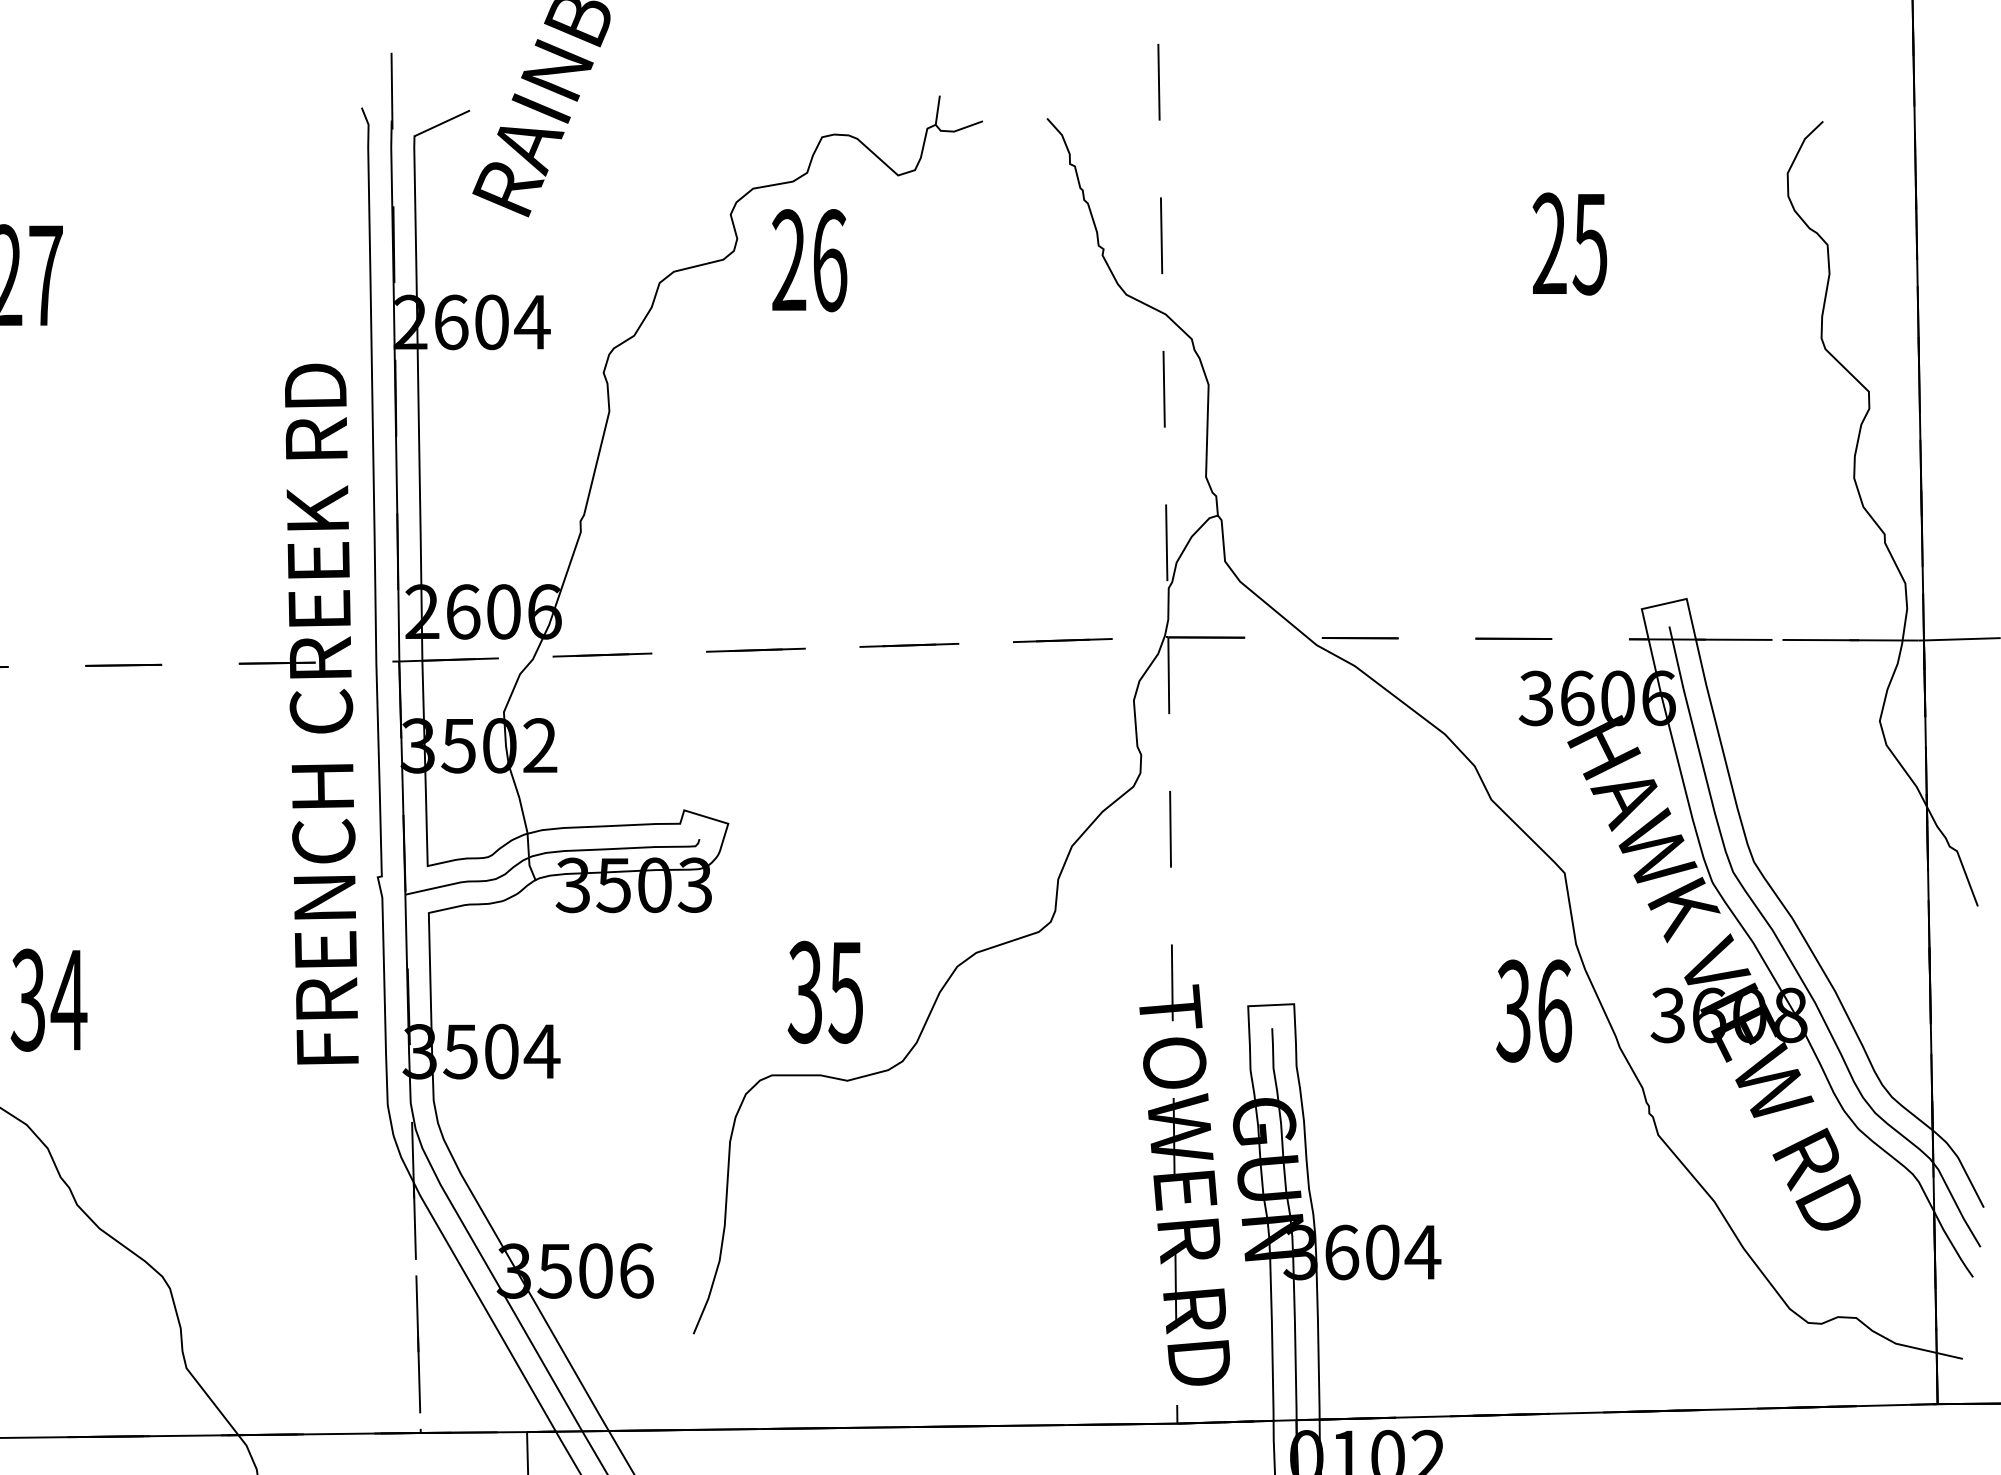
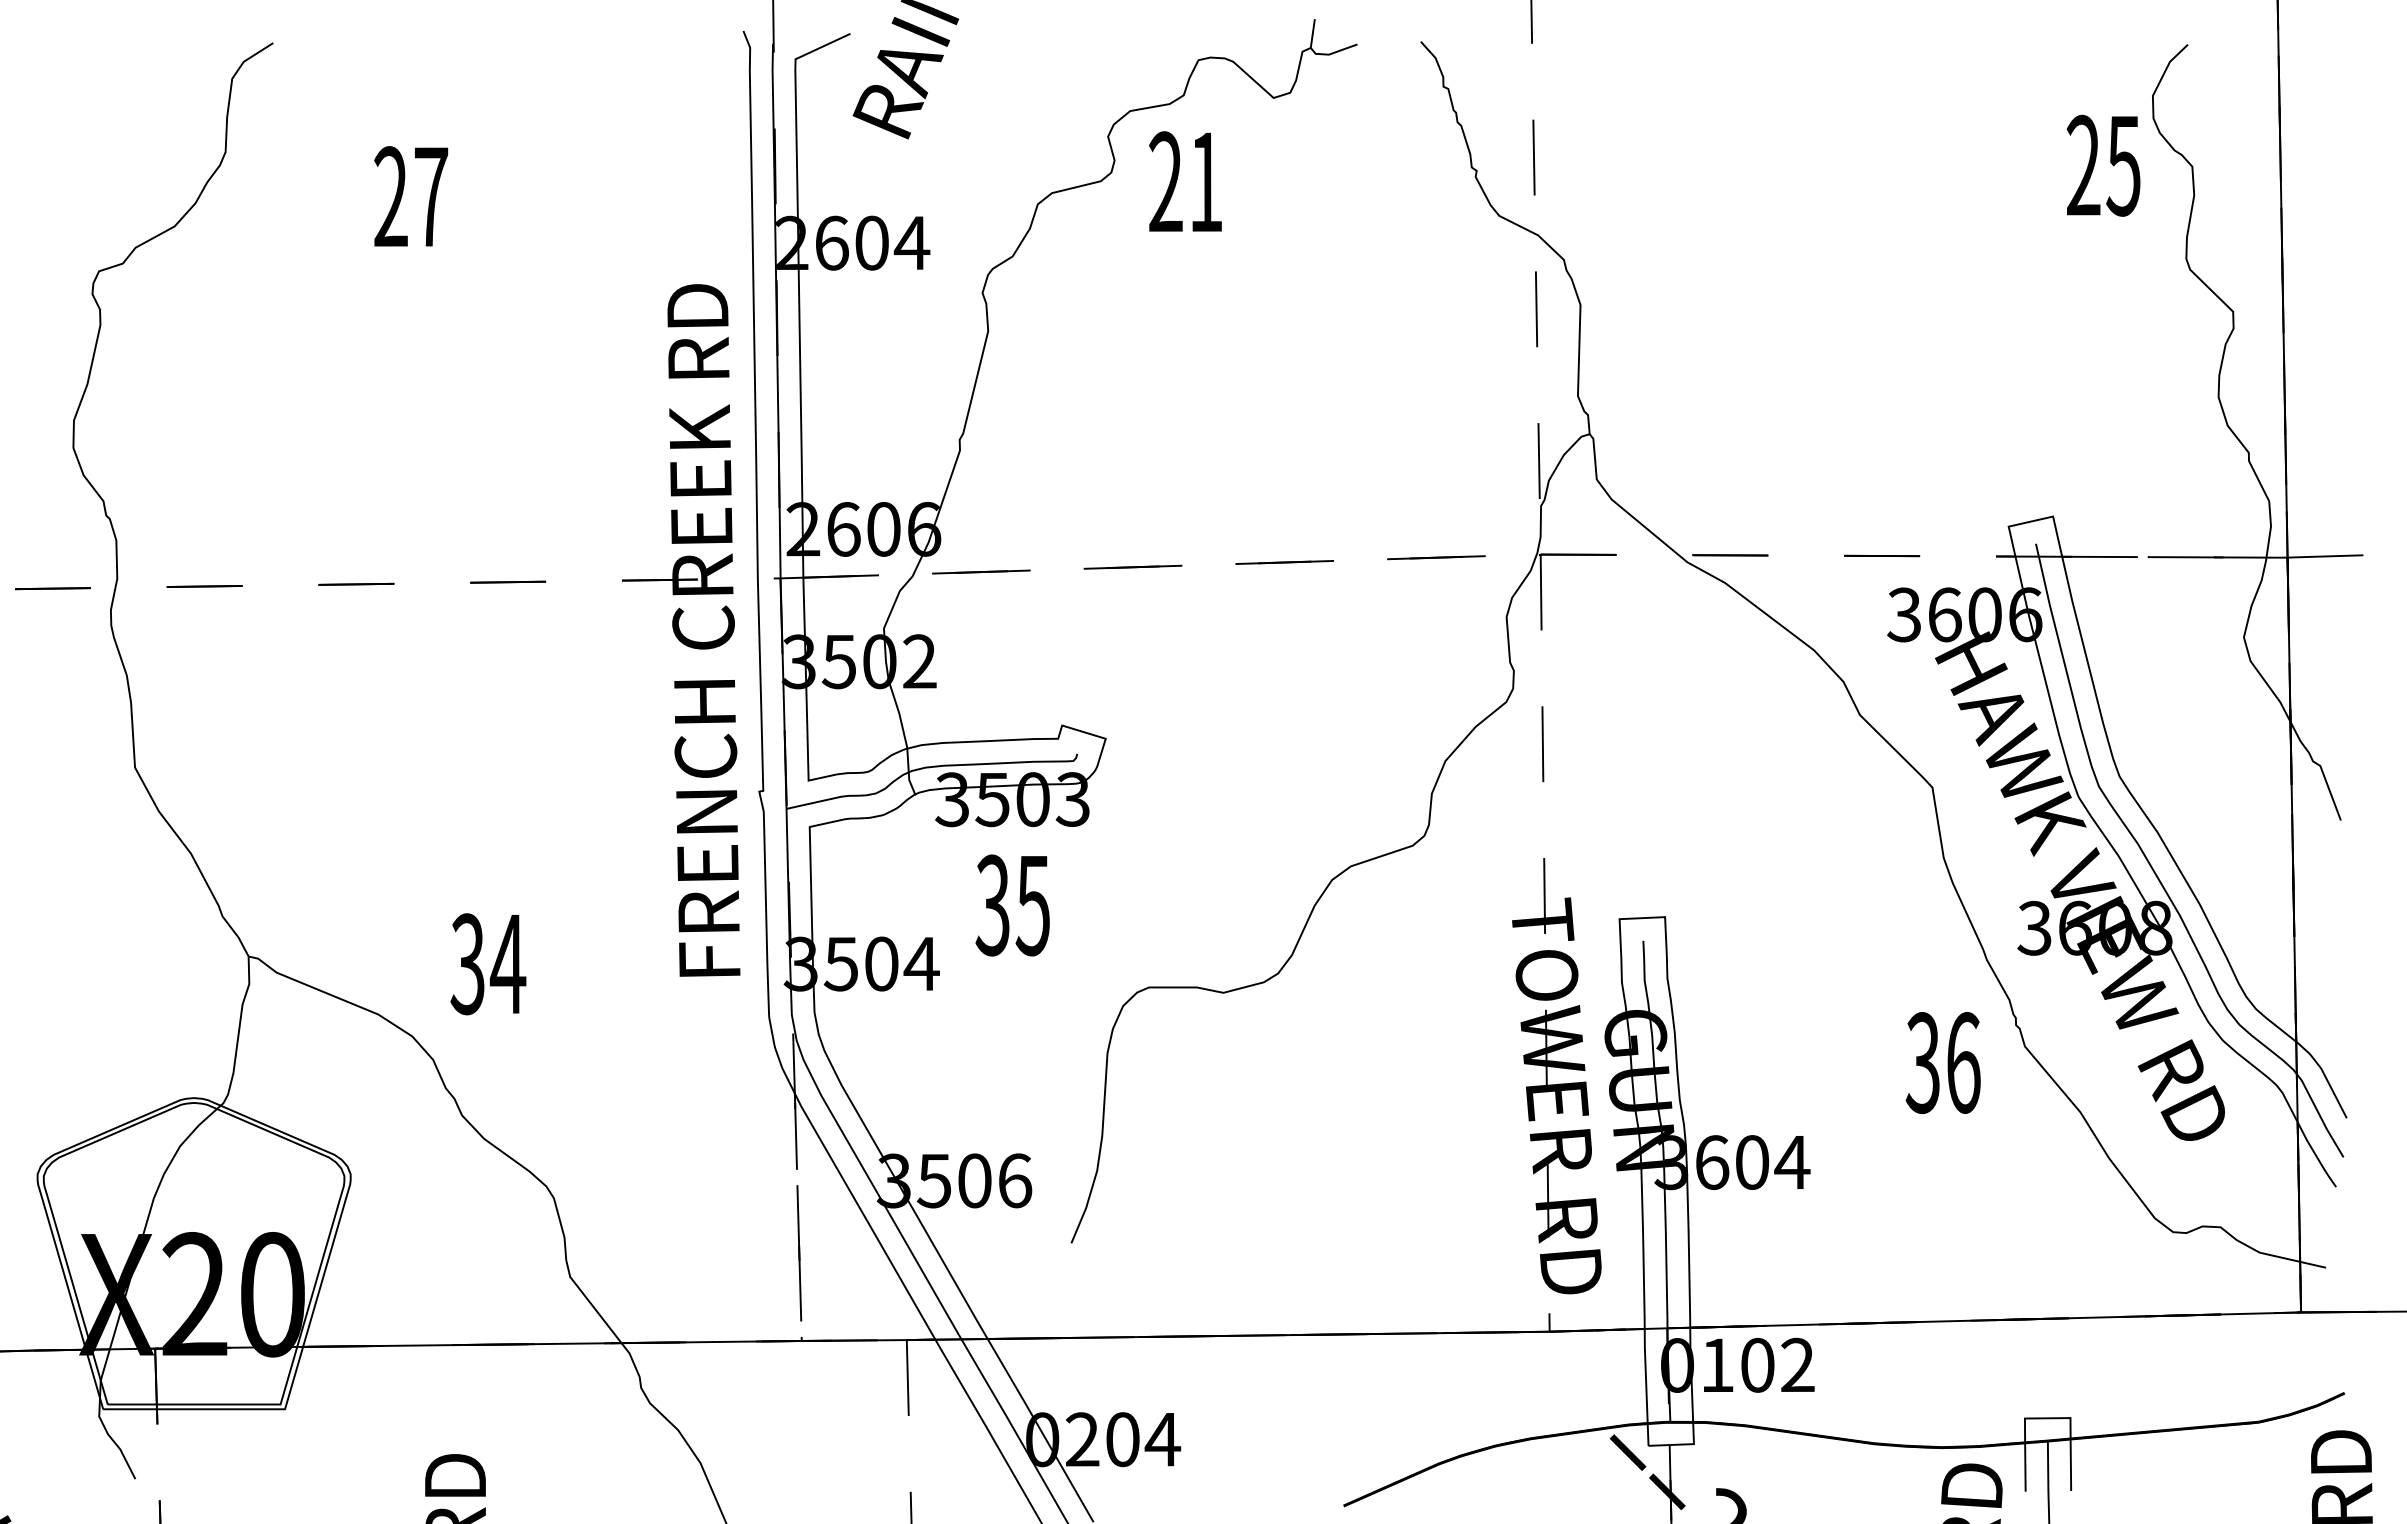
text: (1569, 243) -> (2103, 165), moved
text: (830, 260) -> (1206, 182), 26 -> 21
text: (825, 992) -> (1012, 905), moved
text: (49, 1000) -> (488, 964), moved
text: (1533, 1011) -> (1942, 1063), moved

